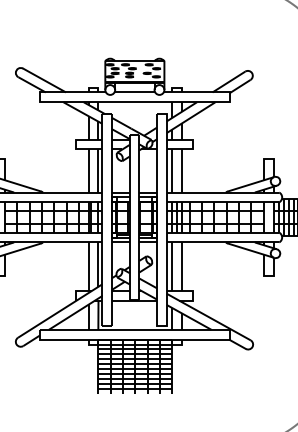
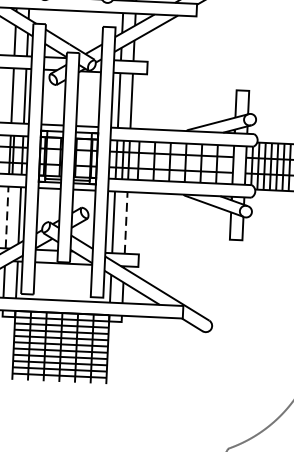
line: (88, 266) -> (7, 217), solid -> dashed
line: (182, 266) -> (126, 222), solid -> dashed

